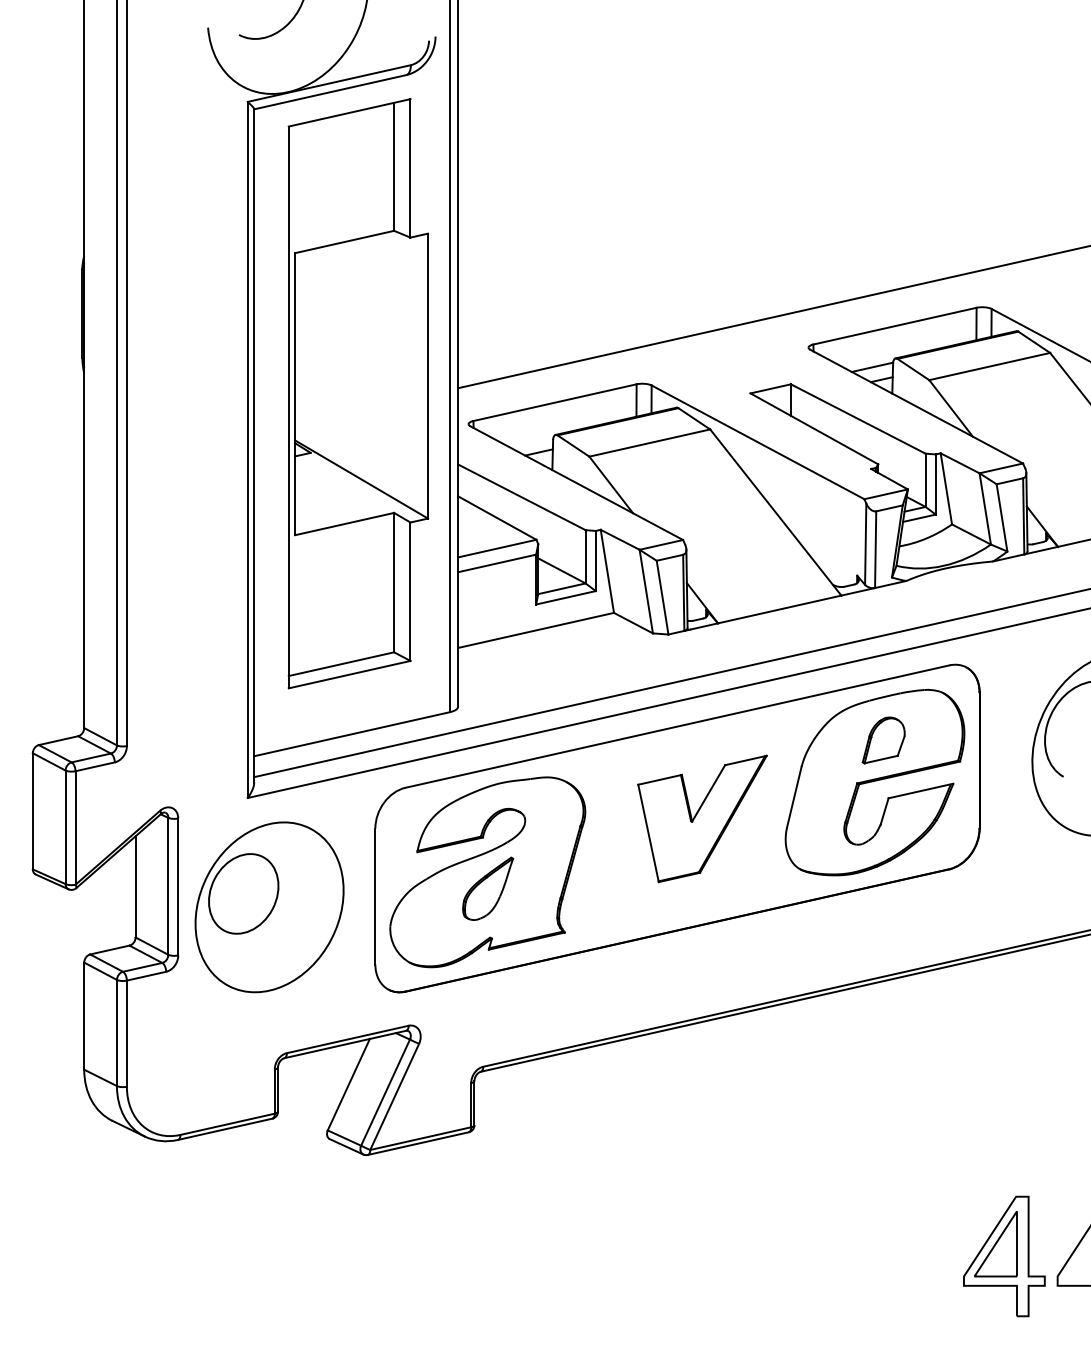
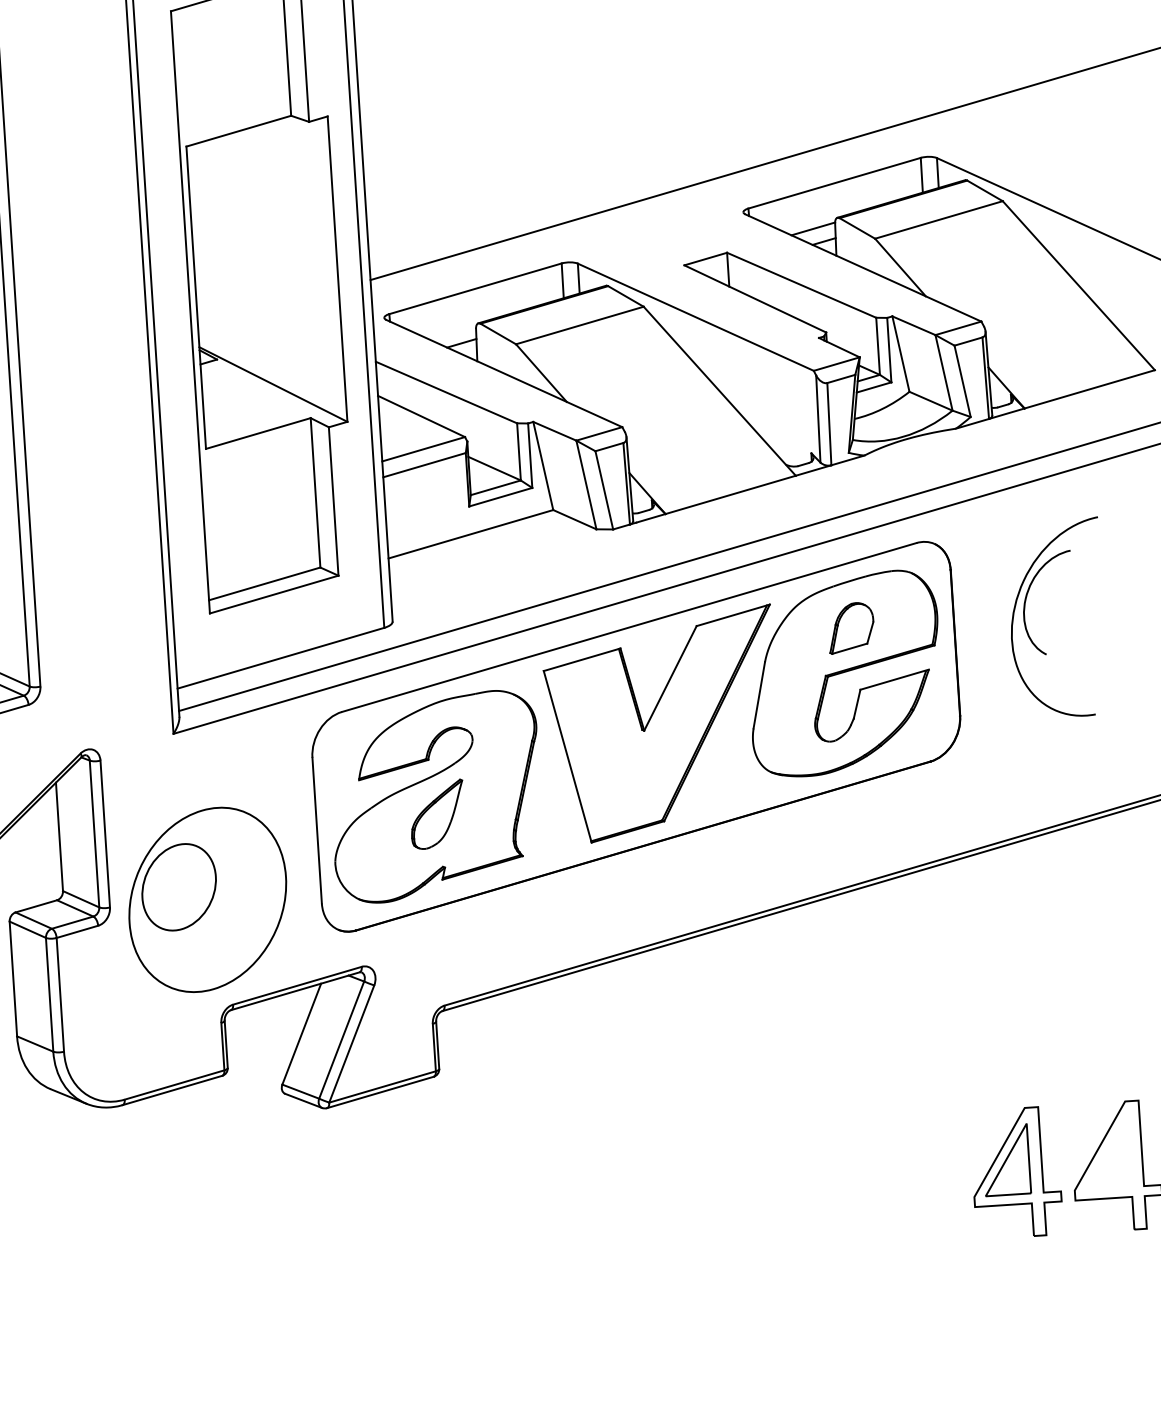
part: (702, 818) -> (662, 724), size x1.67
part: (269, 907) -> (207, 900), moved

